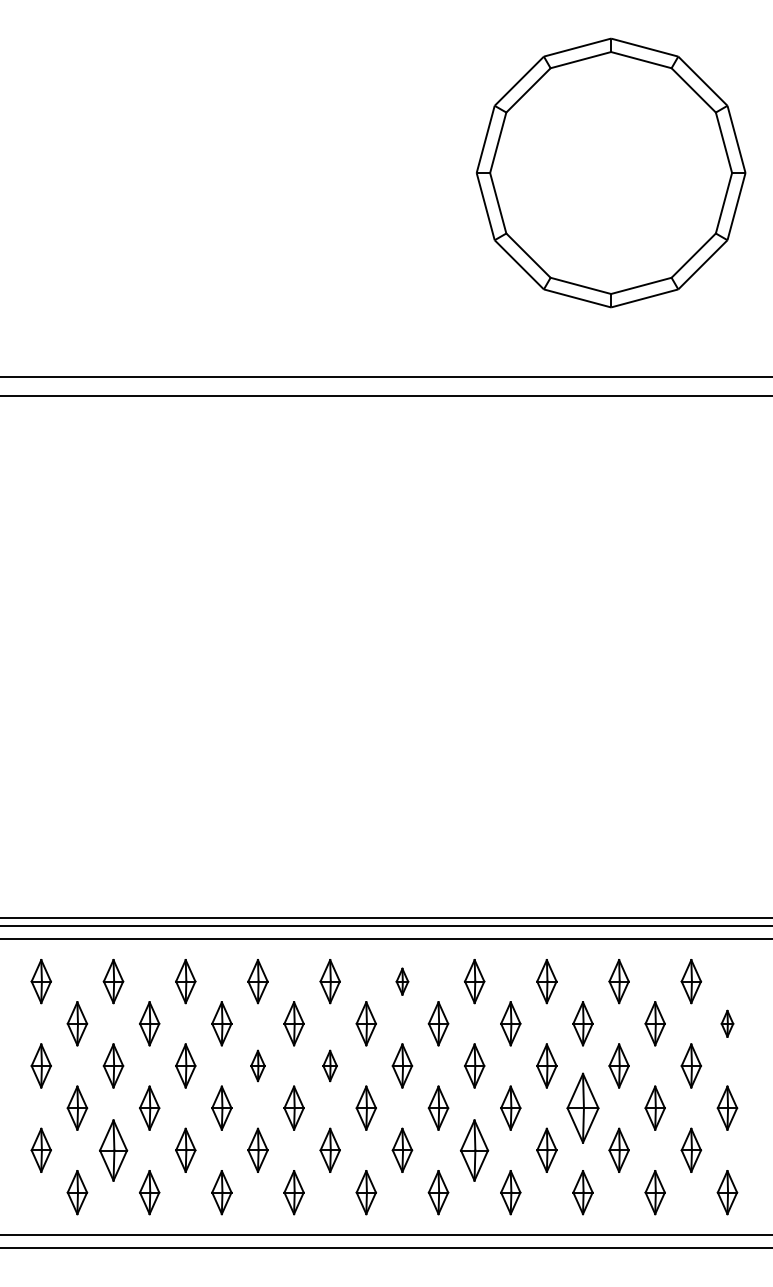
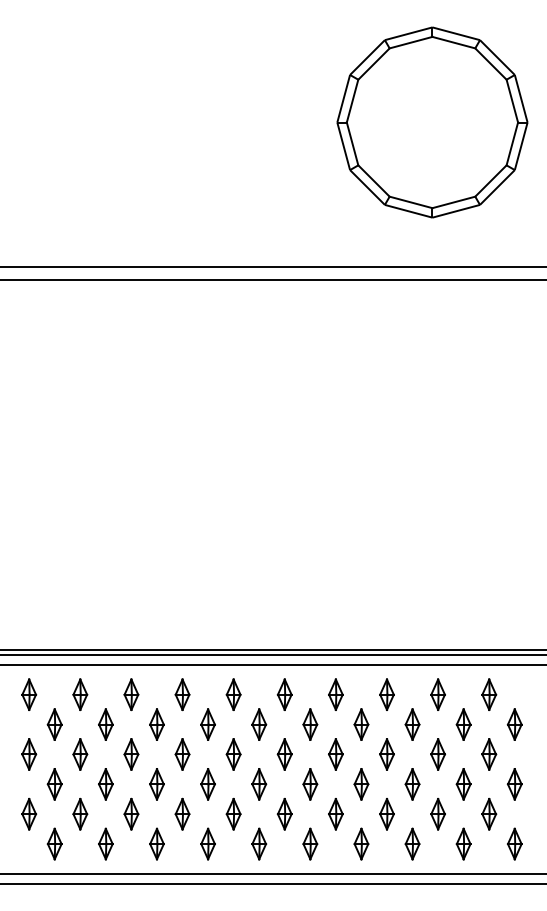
part: (402, 981) -> (284, 694), size x1.67
part: (727, 1023) -> (514, 724), size x1.67
part: (257, 1065) -> (182, 754), size x1.43
part: (329, 1065) -> (233, 754), size x1.43
part: (582, 1107) -> (412, 783), size x0.62
part: (113, 1149) -> (80, 813), size x0.71
part: (474, 1149) -> (335, 813), size x0.71

